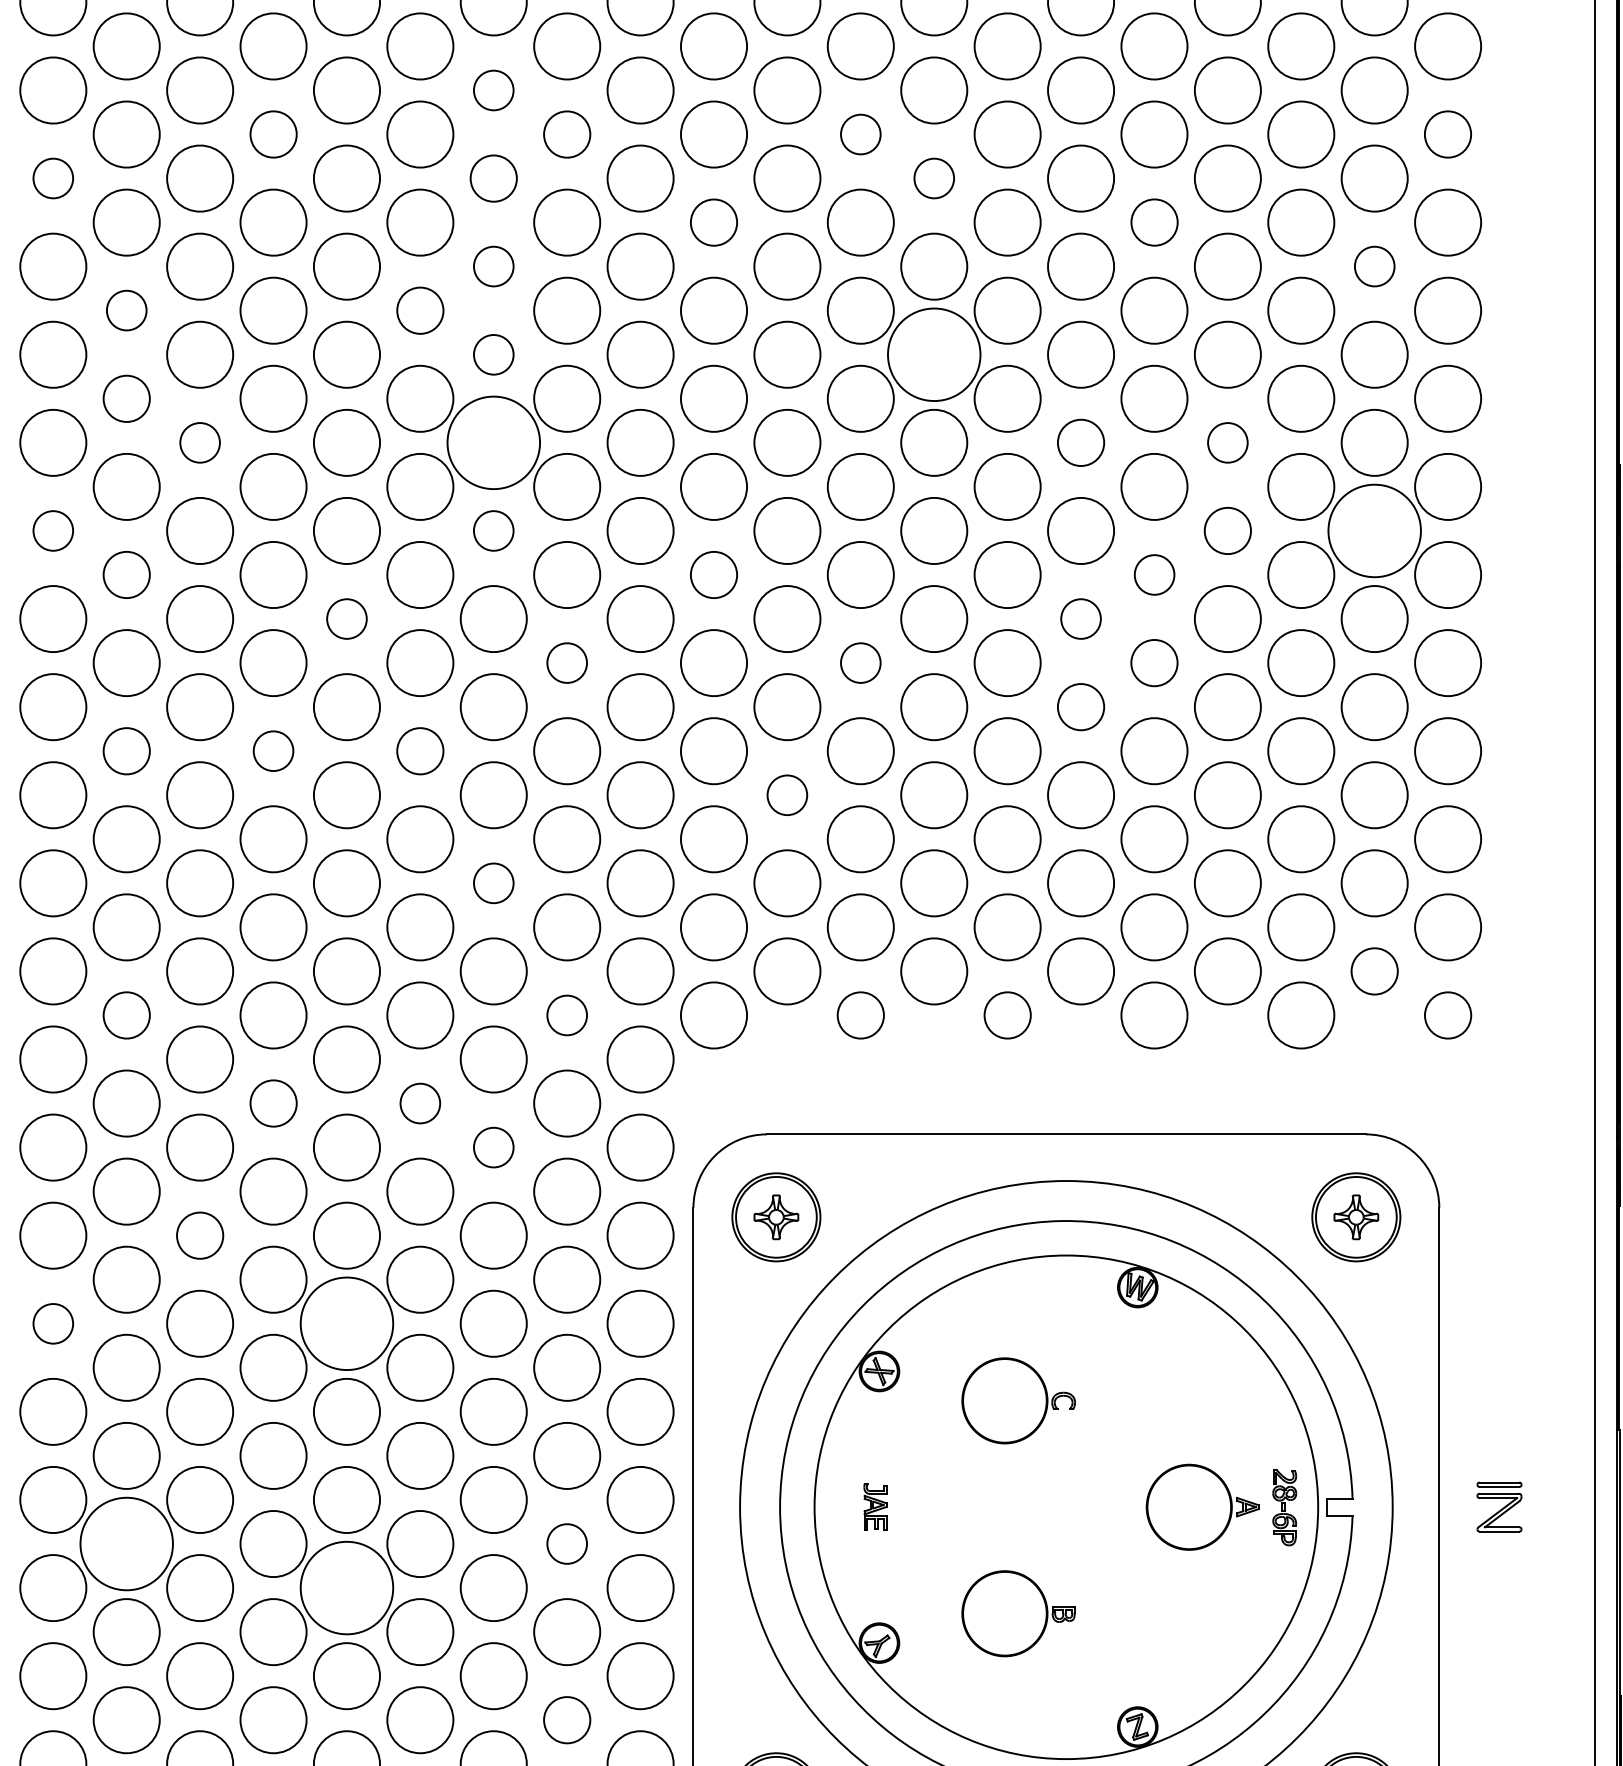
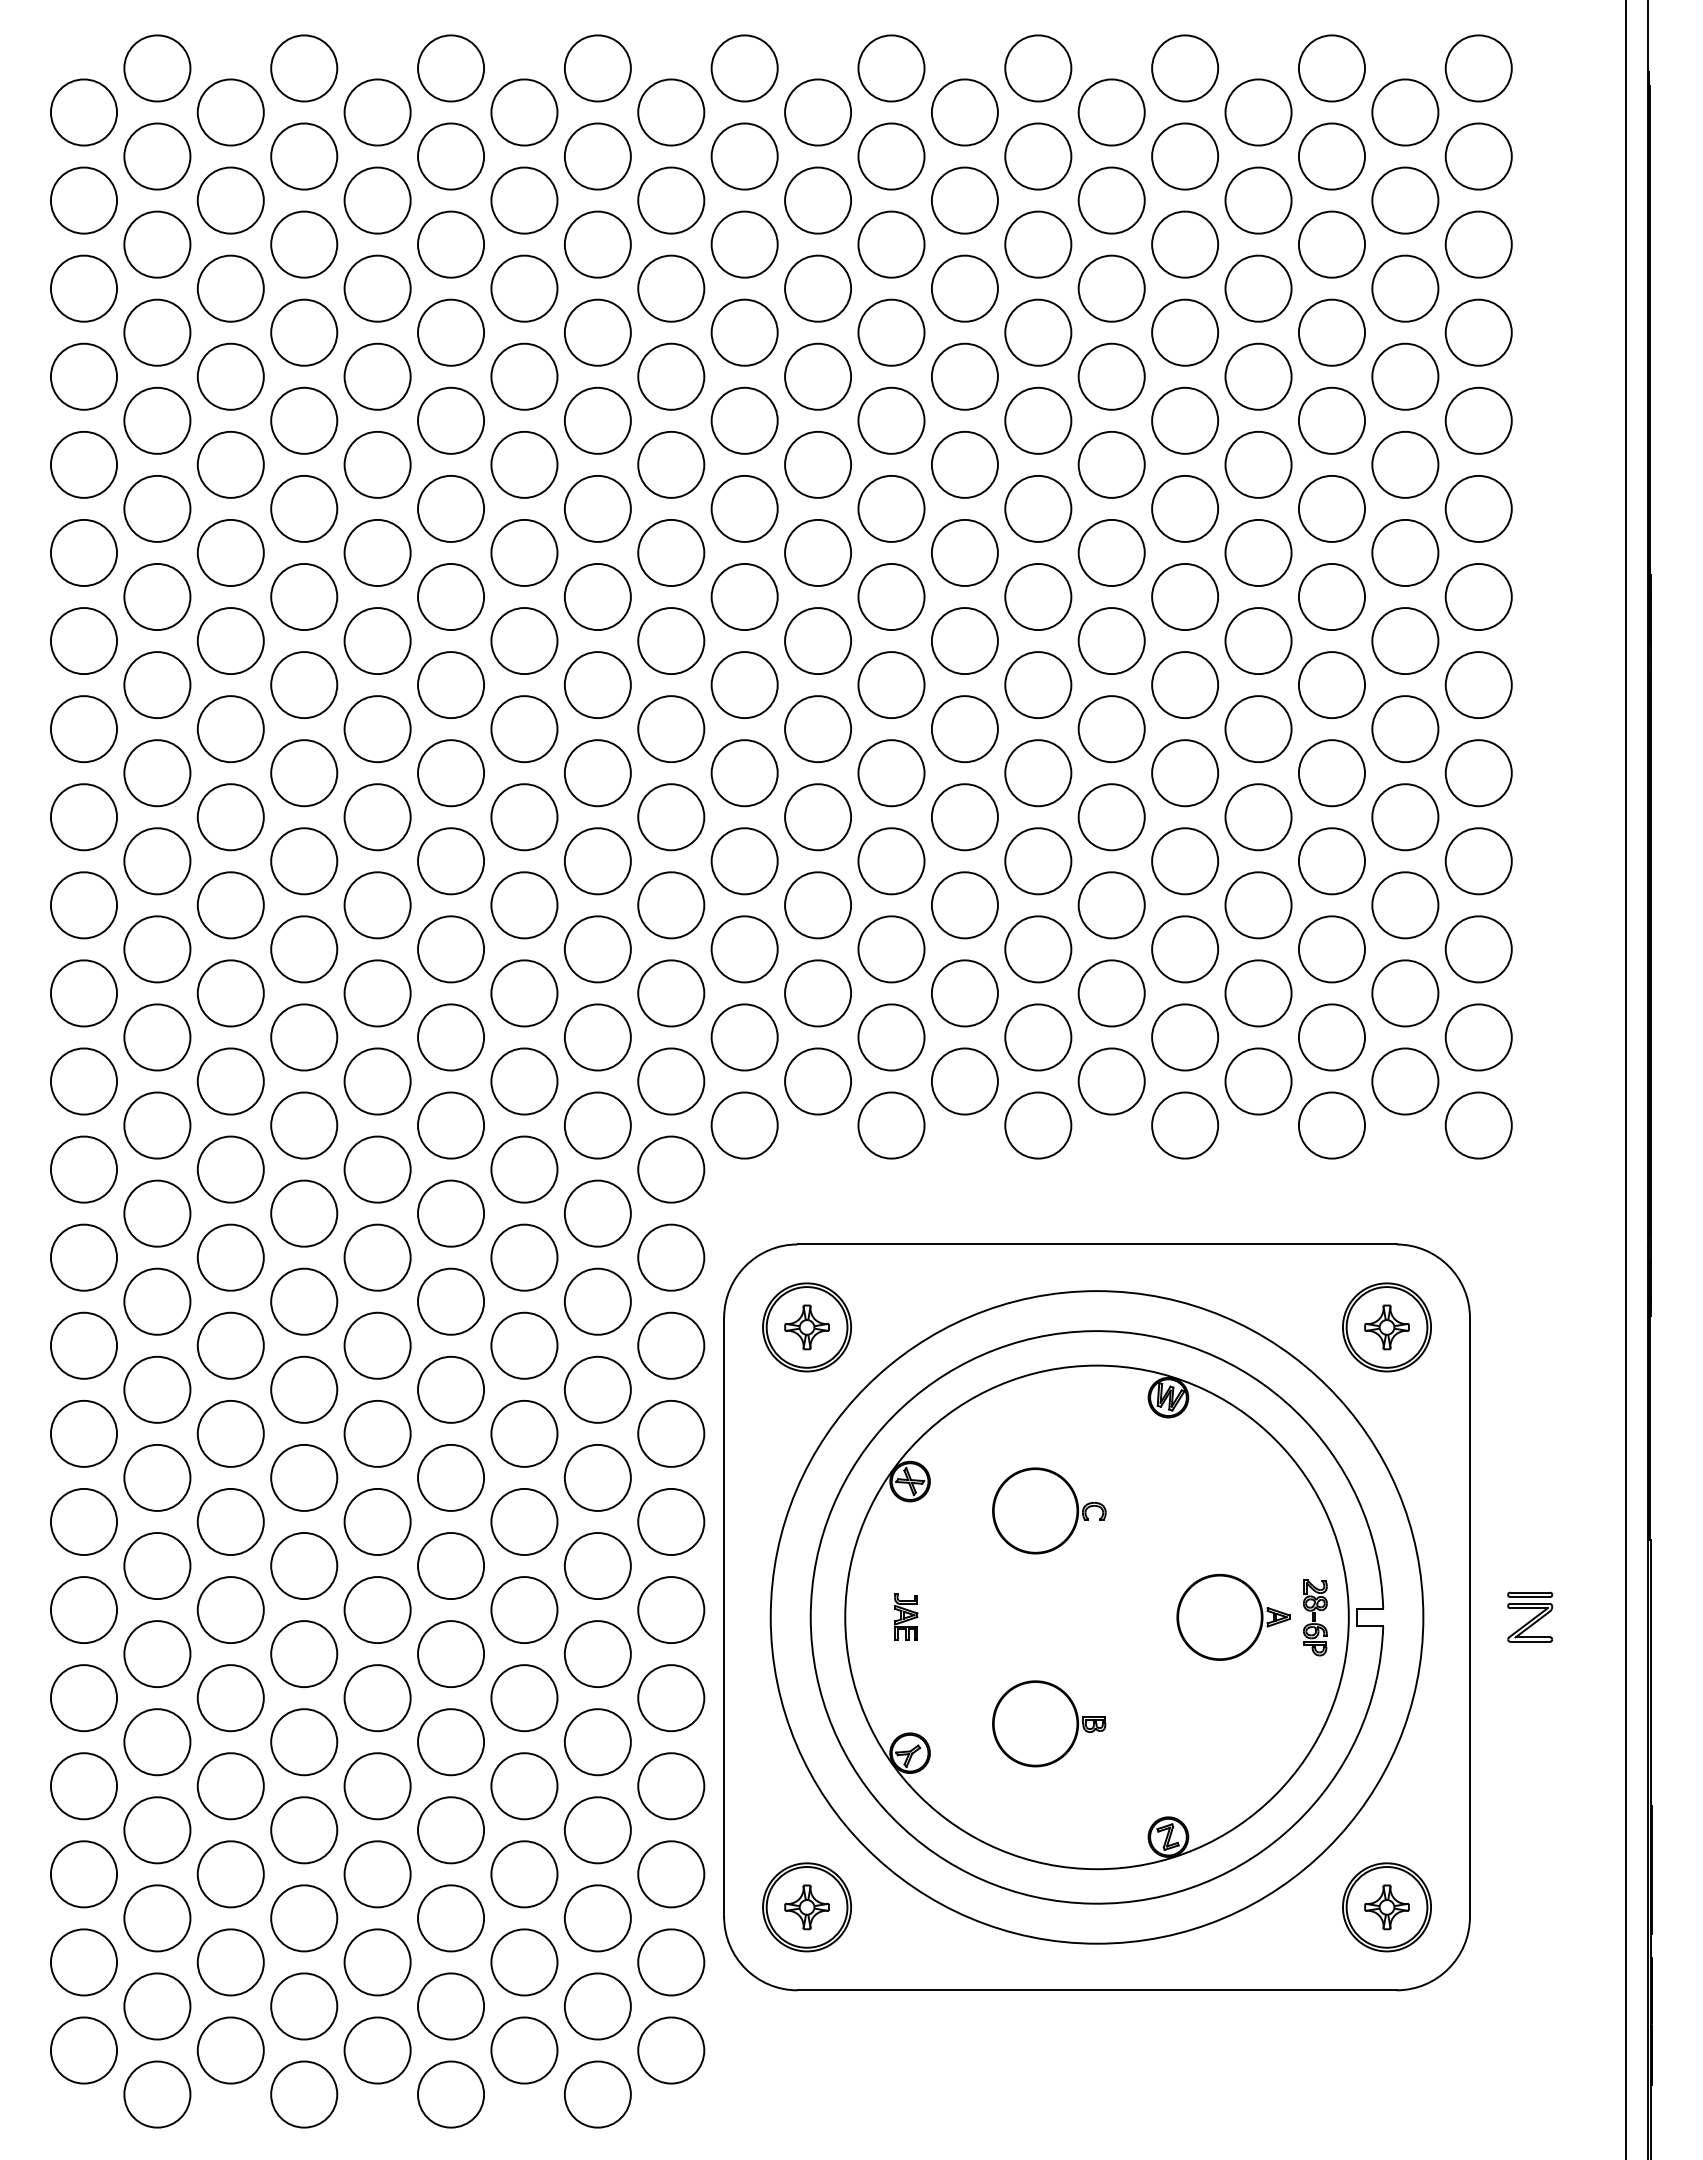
circle: (493, 90) -> (524, 200), size x1.67
circle: (273, 134) -> (304, 244), size x1.43
circle: (566, 134) -> (597, 244), size x1.43
circle: (860, 134) -> (891, 244), size x1.67
circle: (1447, 134) -> (1478, 244), size x1.43
circle: (52, 178) -> (83, 288), size x1.67
circle: (493, 178) -> (524, 288), size x1.43
circle: (933, 178) -> (964, 288), size x1.67
circle: (713, 222) -> (744, 332), size x1.43
circle: (1154, 222) -> (1185, 332), size x1.43
circle: (493, 266) -> (524, 376), size x1.67
circle: (1374, 266) -> (1405, 376), size x1.67
circle: (126, 310) -> (157, 420), size x1.67
circle: (420, 310) -> (451, 420), size x1.43
circle: (493, 354) -> (524, 464), size x1.67
circle: (933, 354) -> (964, 464), size x0.71
circle: (126, 398) -> (157, 508), size x1.43
circle: (199, 442) -> (230, 552), size x1.67
circle: (493, 442) -> (524, 552), size x0.71
circle: (1080, 442) -> (1111, 552), size x1.43
circle: (1227, 442) -> (1258, 552), size x1.67
circle: (52, 531) -> (83, 641), size x1.67
circle: (493, 531) -> (524, 641), size x1.67
circle: (1227, 531) -> (1258, 641), size x1.43
circle: (1374, 531) -> (1405, 641), size x0.71
circle: (126, 574) -> (157, 684), size x1.43
circle: (1154, 574) -> (1185, 684), size x1.67
circle: (713, 575) -> (744, 685), size x1.43
circle: (346, 619) -> (377, 729), size x1.67
circle: (1080, 619) -> (1111, 729), size x1.67
circle: (566, 663) -> (597, 773), size x1.67
circle: (860, 663) -> (891, 773), size x1.67
circle: (1154, 663) -> (1185, 773), size x1.43
circle: (1080, 707) -> (1111, 817), size x1.43
circle: (126, 751) -> (157, 861), size x1.43
circle: (273, 751) -> (304, 861), size x1.67
circle: (419, 751) -> (450, 861), size x1.43
circle: (786, 795) -> (817, 905), size x1.67
circle: (493, 883) -> (524, 993), size x1.67
circle: (1374, 971) -> (1405, 1081), size x1.43
circle: (126, 1015) -> (157, 1125), size x1.43
circle: (566, 1015) -> (597, 1125), size x1.67
circle: (860, 1015) -> (891, 1125), size x1.43
circle: (1007, 1015) -> (1038, 1125), size x1.43
circle: (1447, 1015) -> (1478, 1125), size x1.43
circle: (273, 1103) -> (304, 1213), size x1.43
circle: (420, 1103) -> (451, 1213), size x1.67
circle: (493, 1147) -> (524, 1257), size x1.67
circle: (199, 1235) -> (230, 1345), size x1.43
circle: (52, 1323) -> (83, 1433), size x1.67
circle: (346, 1323) -> (377, 1433), size x0.71
circle: (126, 1544) -> (157, 1654), size x0.71
circle: (566, 1544) -> (597, 1654), size x1.67
circle: (346, 1588) -> (377, 1698), size x0.71
circle: (566, 1720) -> (597, 1830), size x1.43

